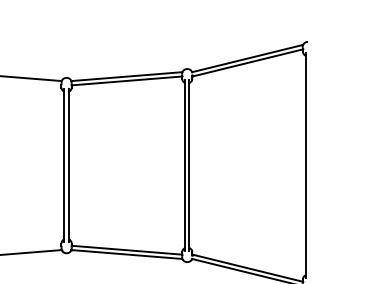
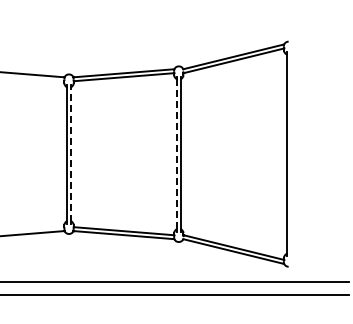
line: (69, 164) -> (71, 153), solid -> dashed
line: (184, 165) -> (176, 154), solid -> dashed

